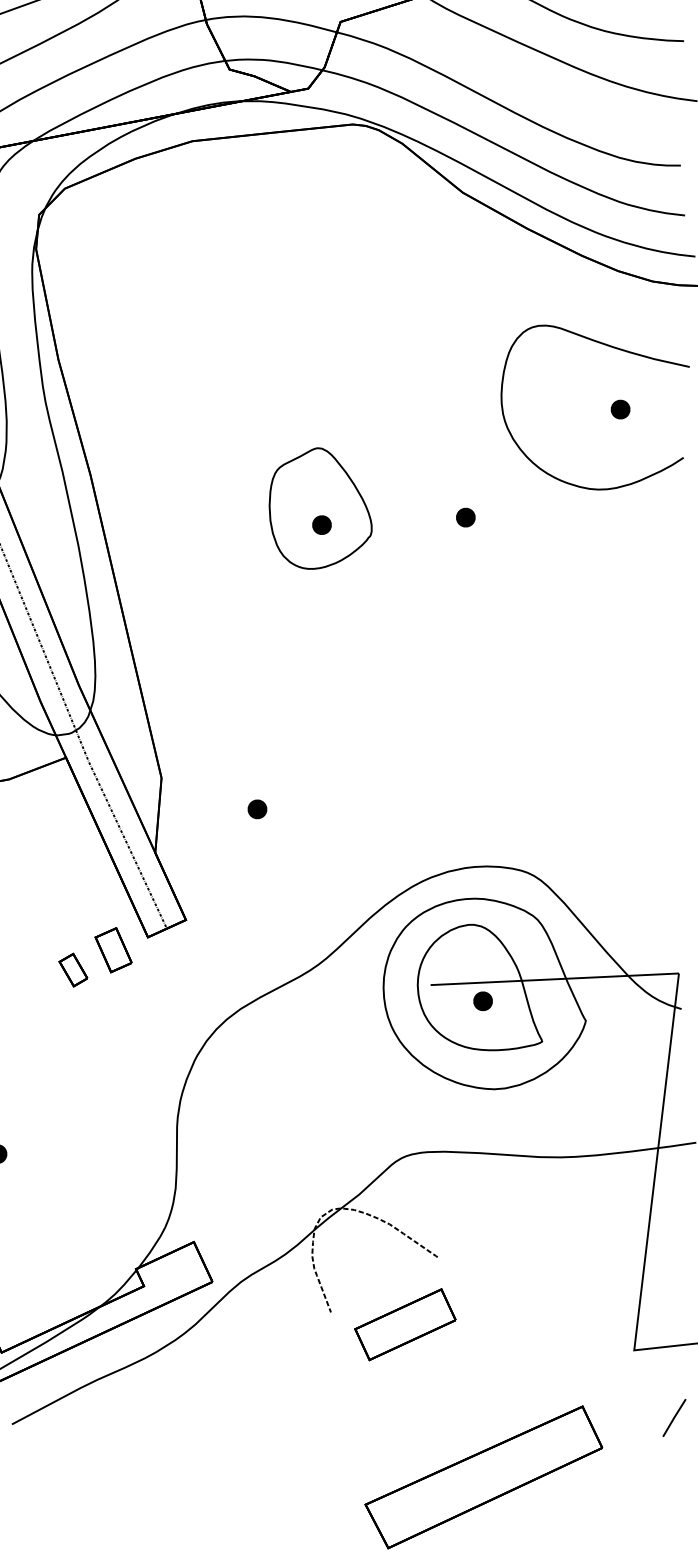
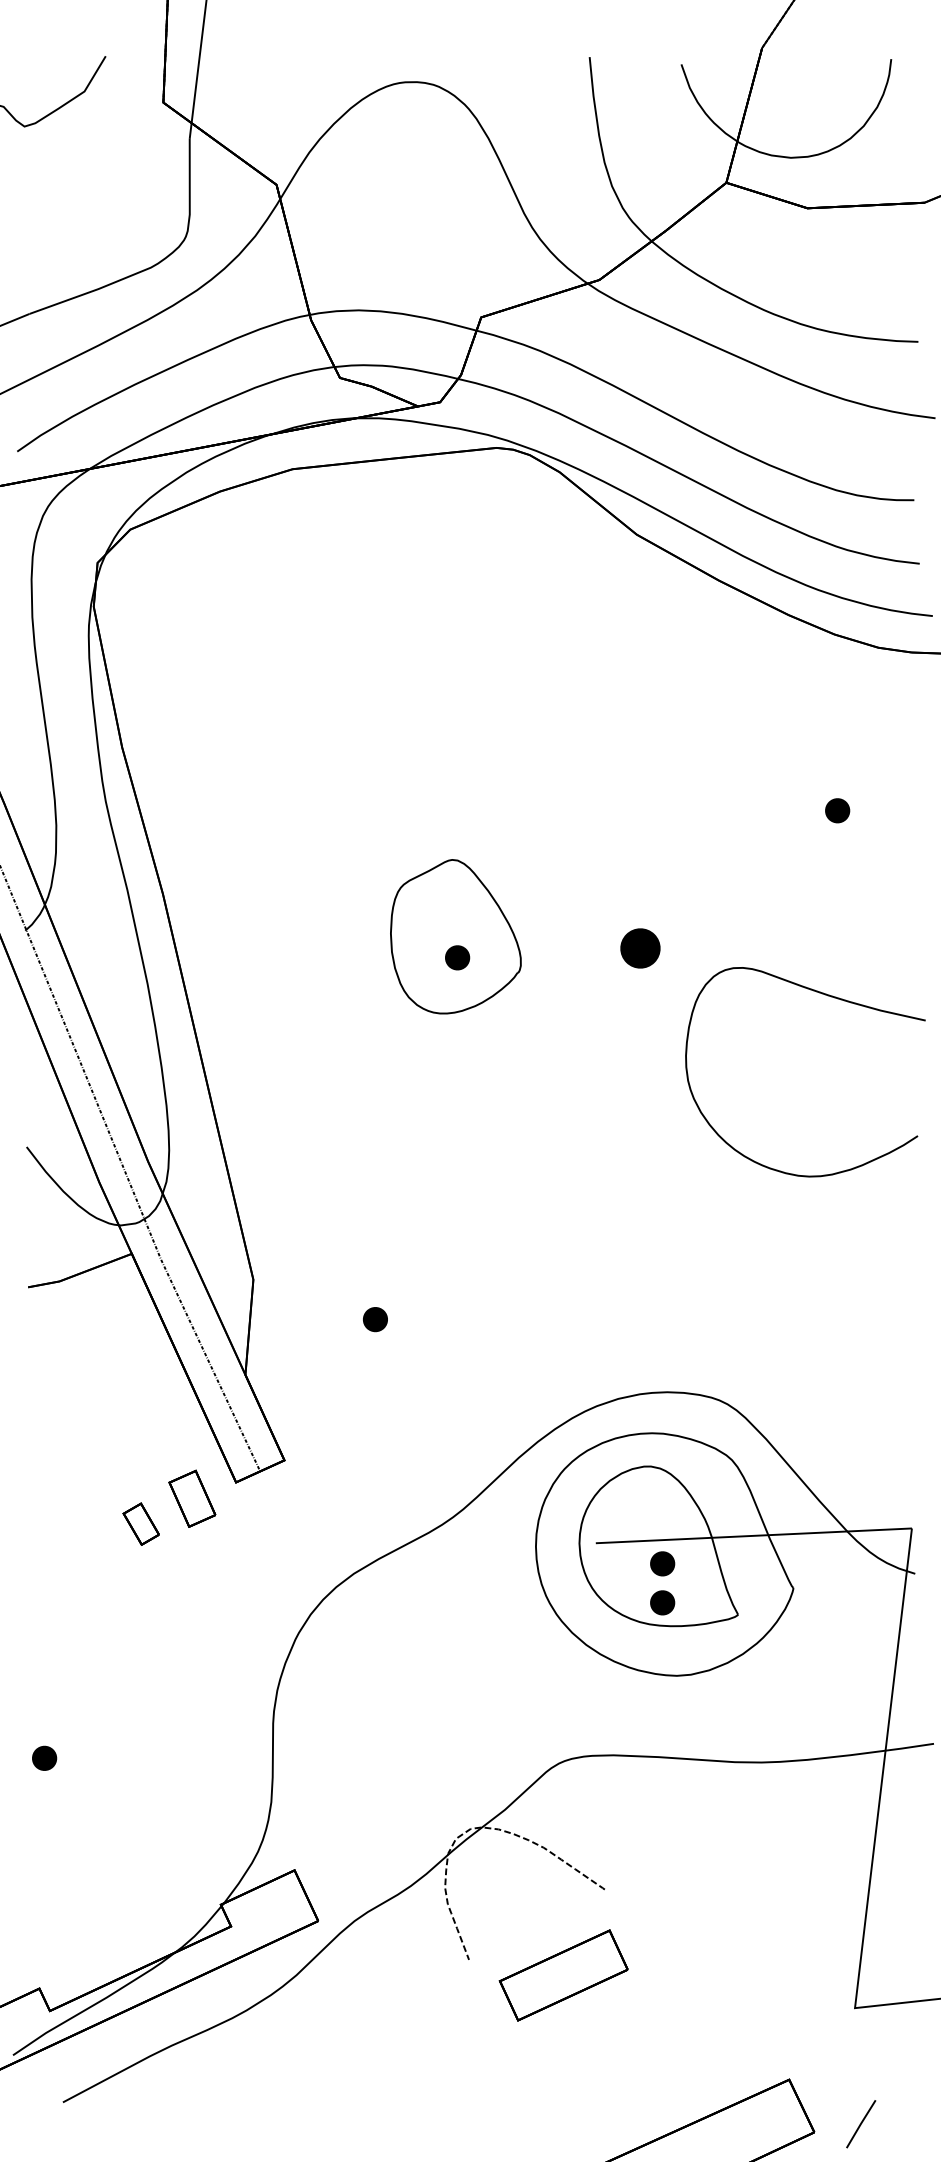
curve: (615, 348) -> (831, 997), moved
part: (465, 517) -> (640, 947), size x1.6
part: (483, 1031) -> (662, 1602), added
line: (674, 1418) -> (861, 2124), moved

